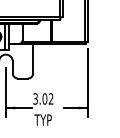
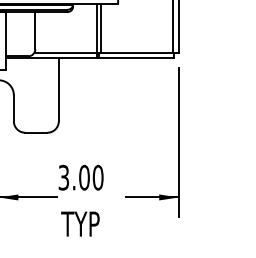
text: (50, 98) -> (96, 176), 3.02 -> 3.00

